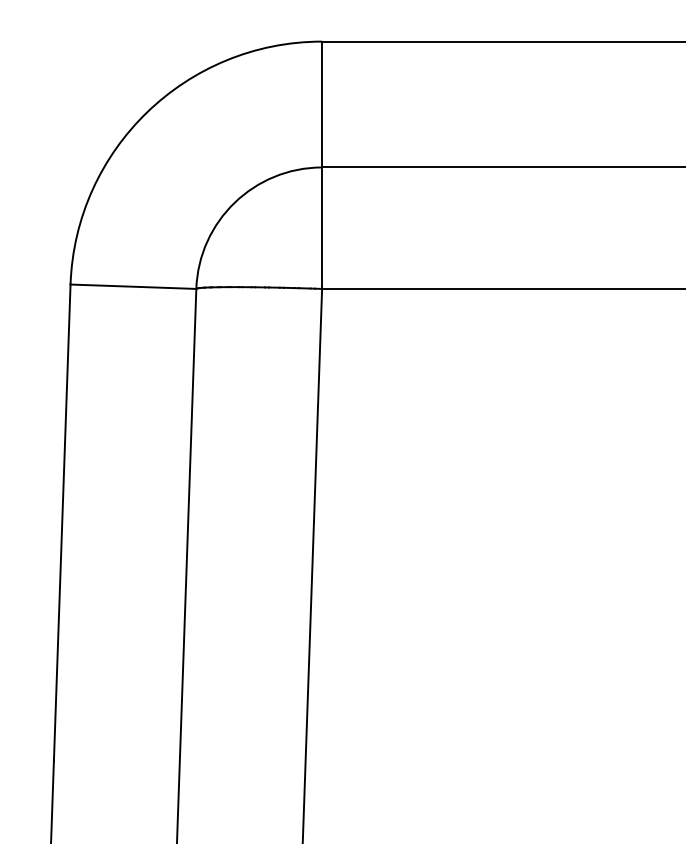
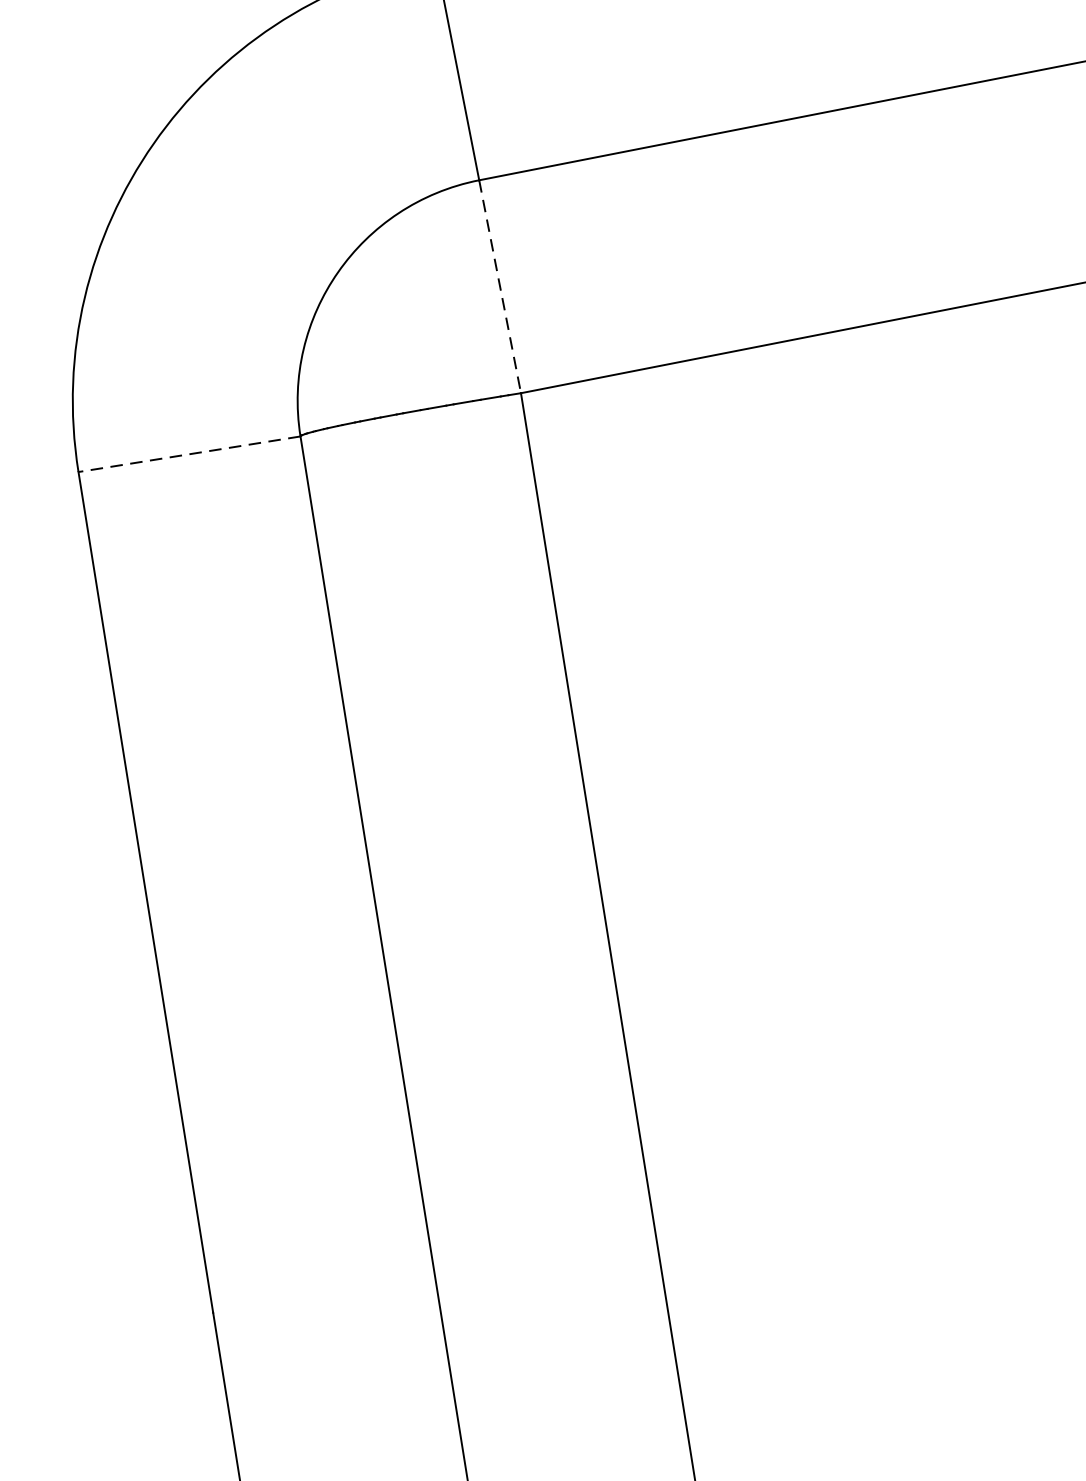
line: (322, 228) -> (500, 287), solid -> dashed
line: (133, 286) -> (189, 453), solid -> dashed

